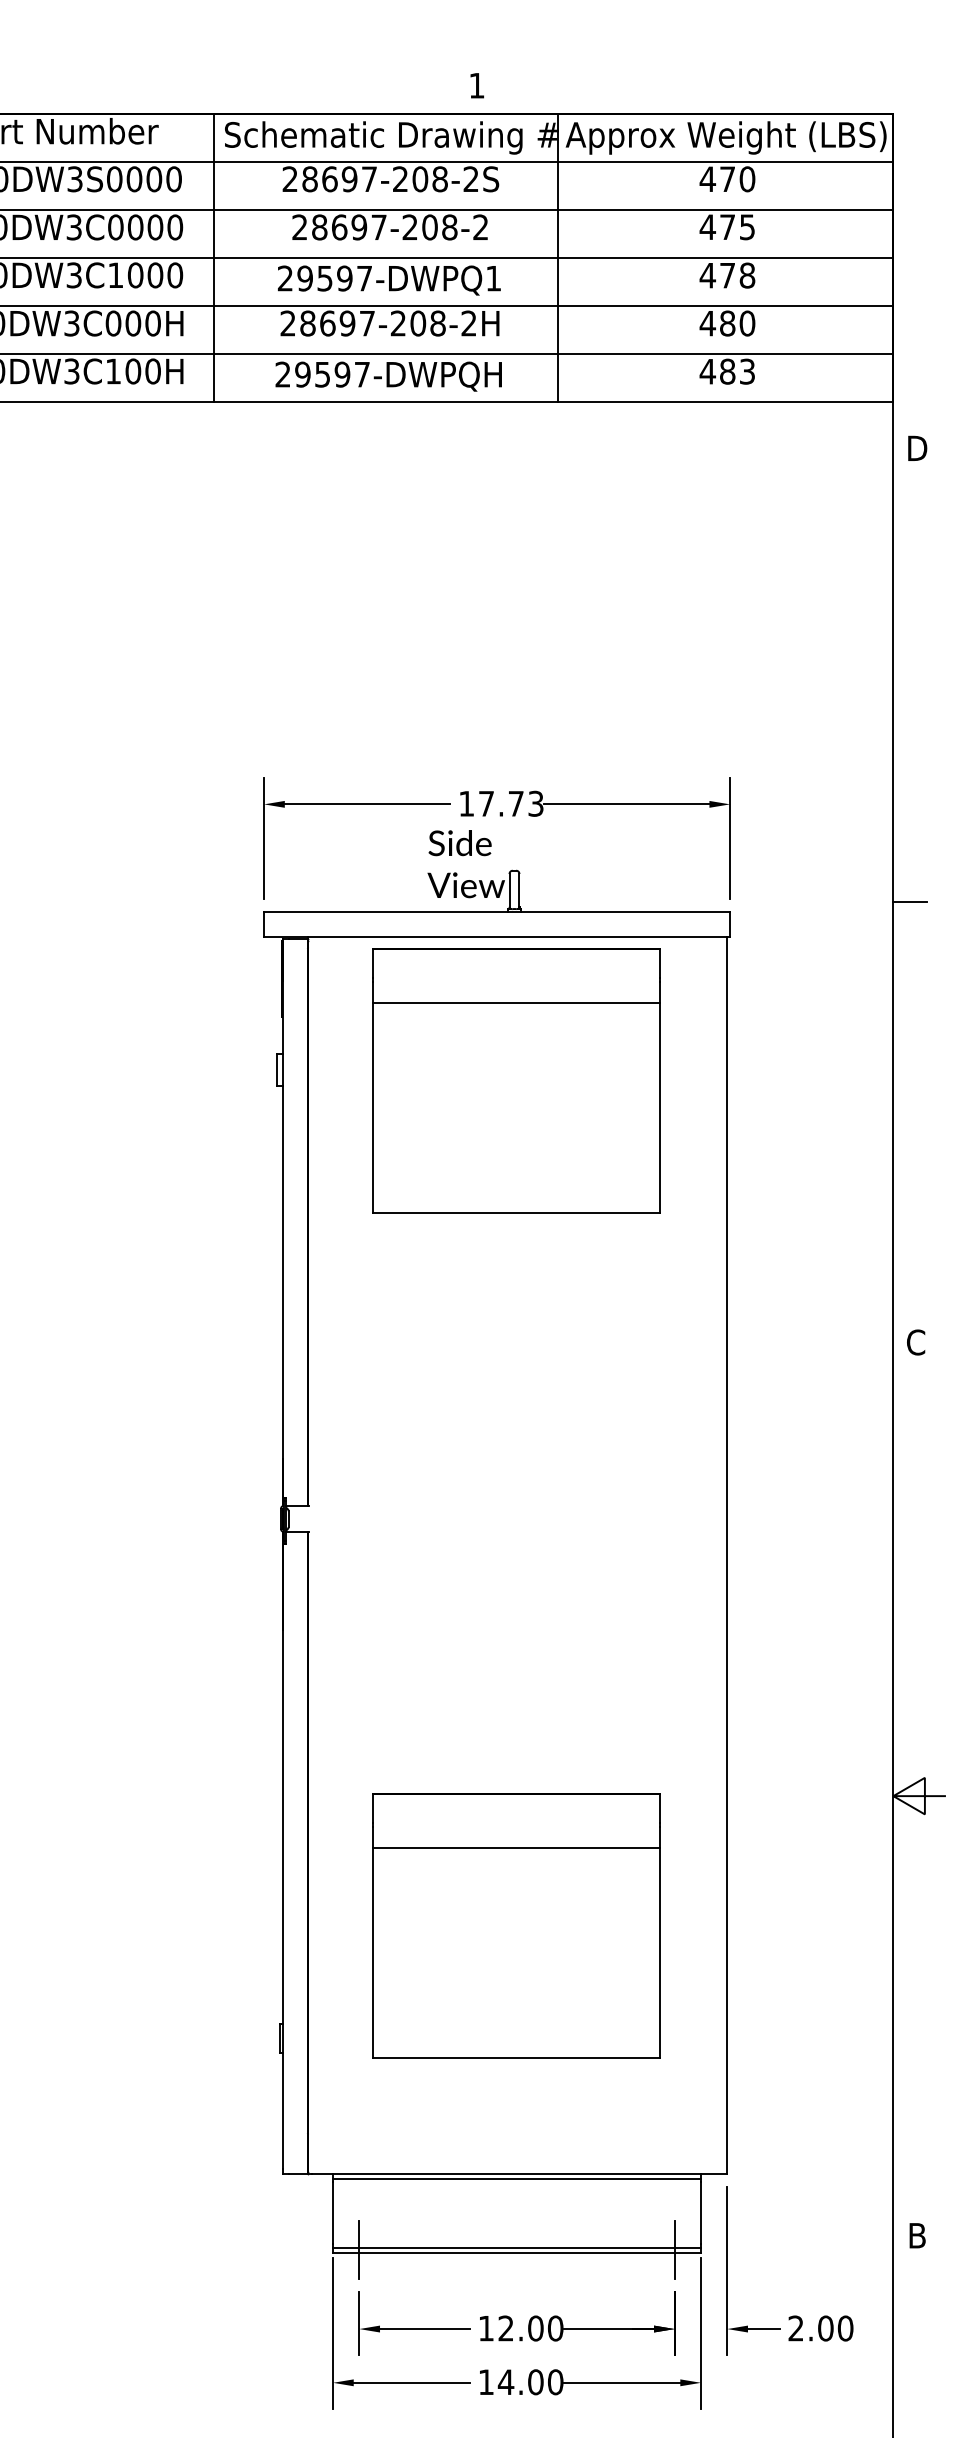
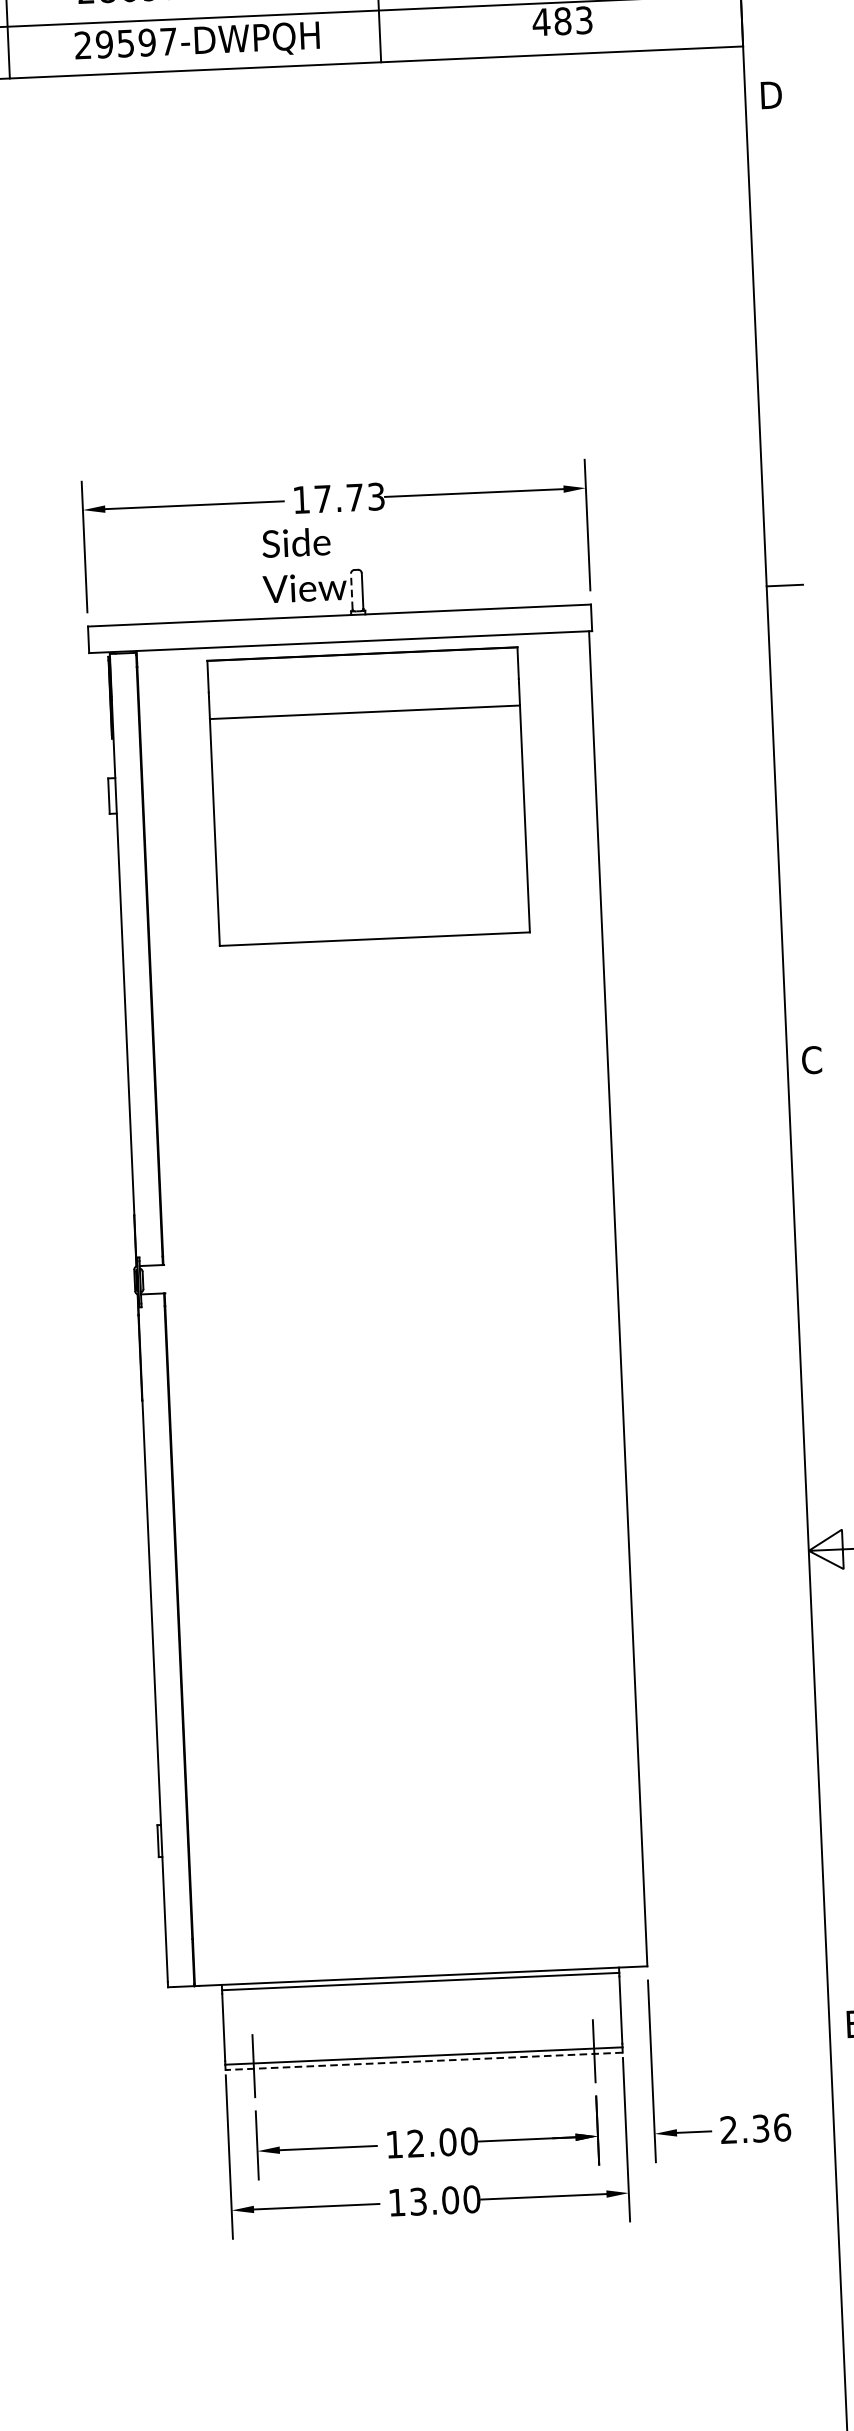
line: (509, 889) -> (351, 590), solid -> dashed
part: (516, 1925) -> (408, 1708), removed
line: (517, 2252) -> (424, 2061), solid -> dashed
text: (835, 2328) -> (771, 2128), 2.00 -> 2.36
text: (505, 2382) -> (417, 2201), 14.00 -> 13.00

